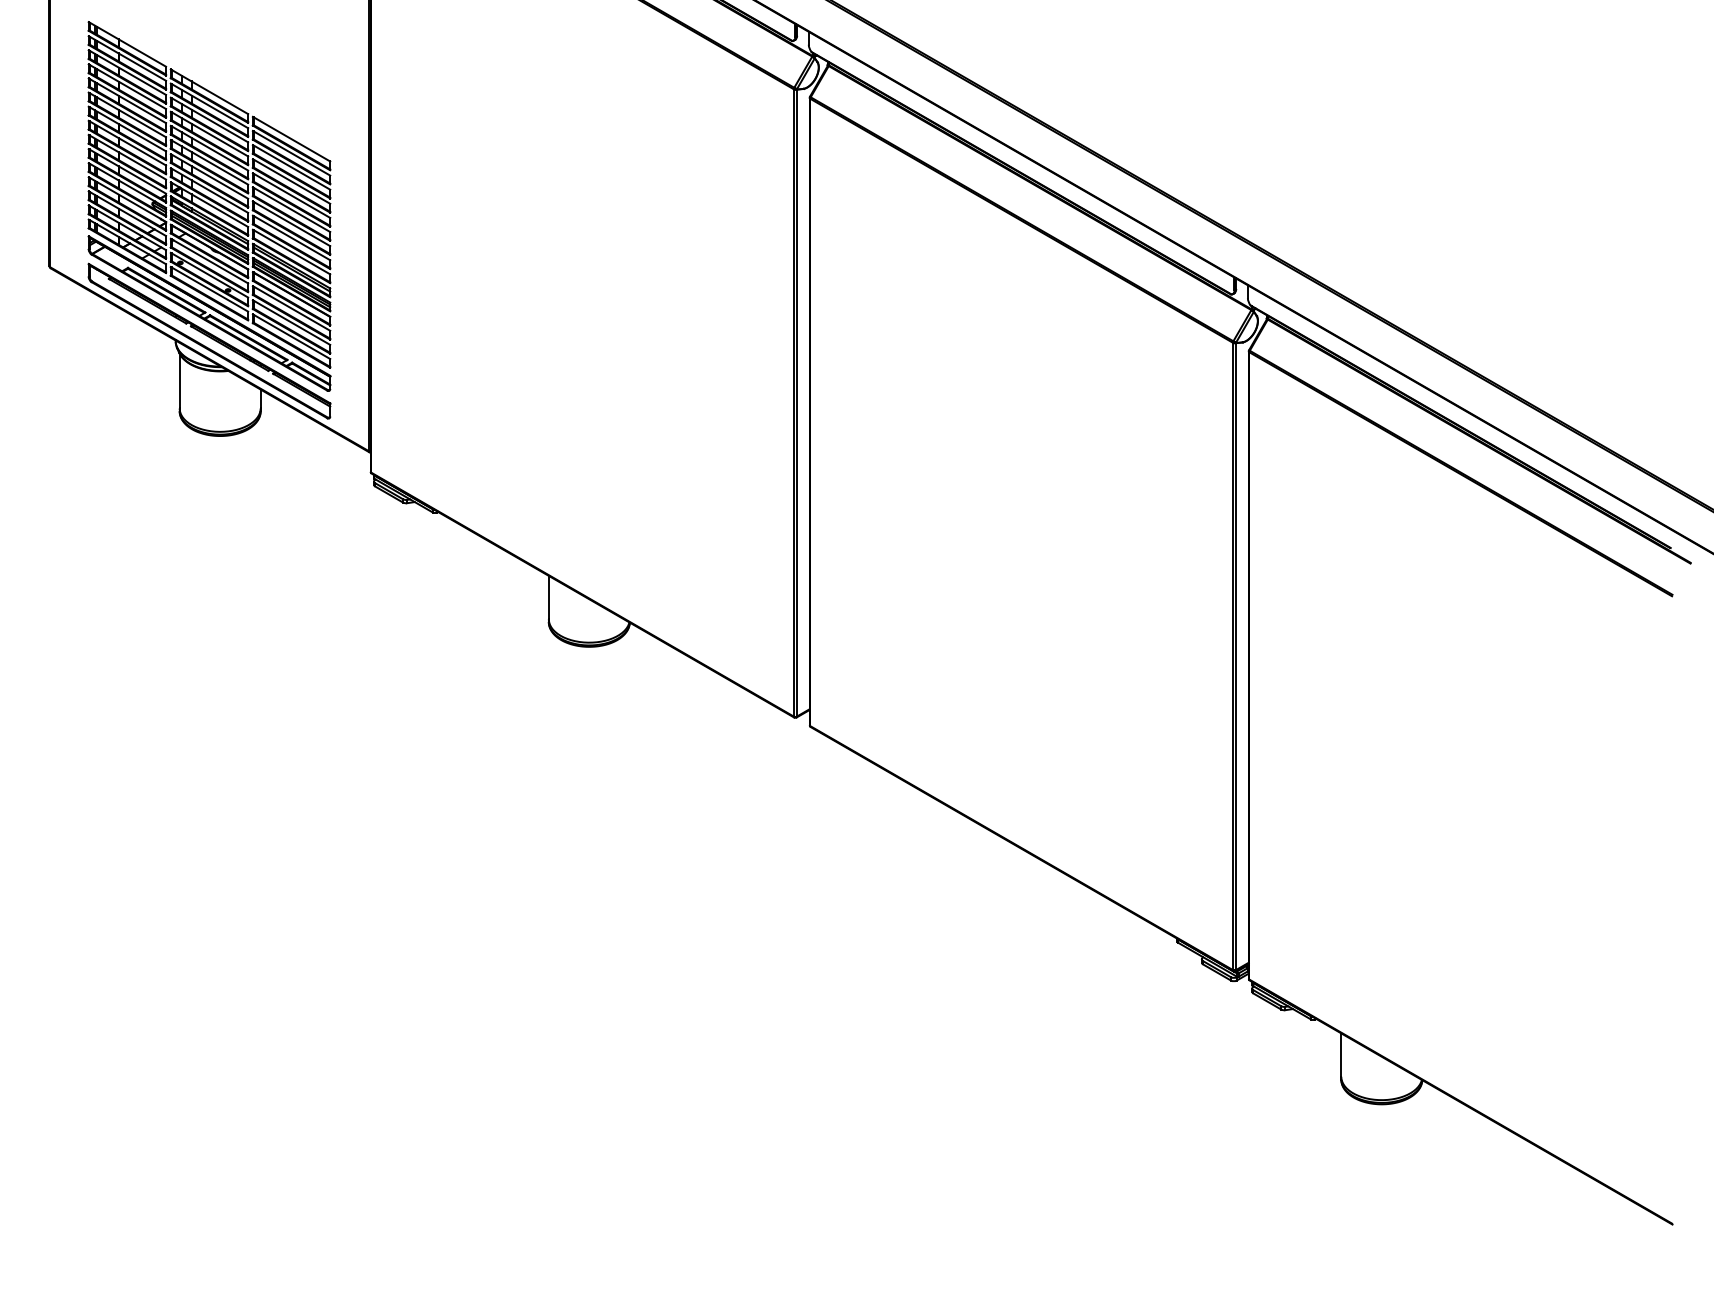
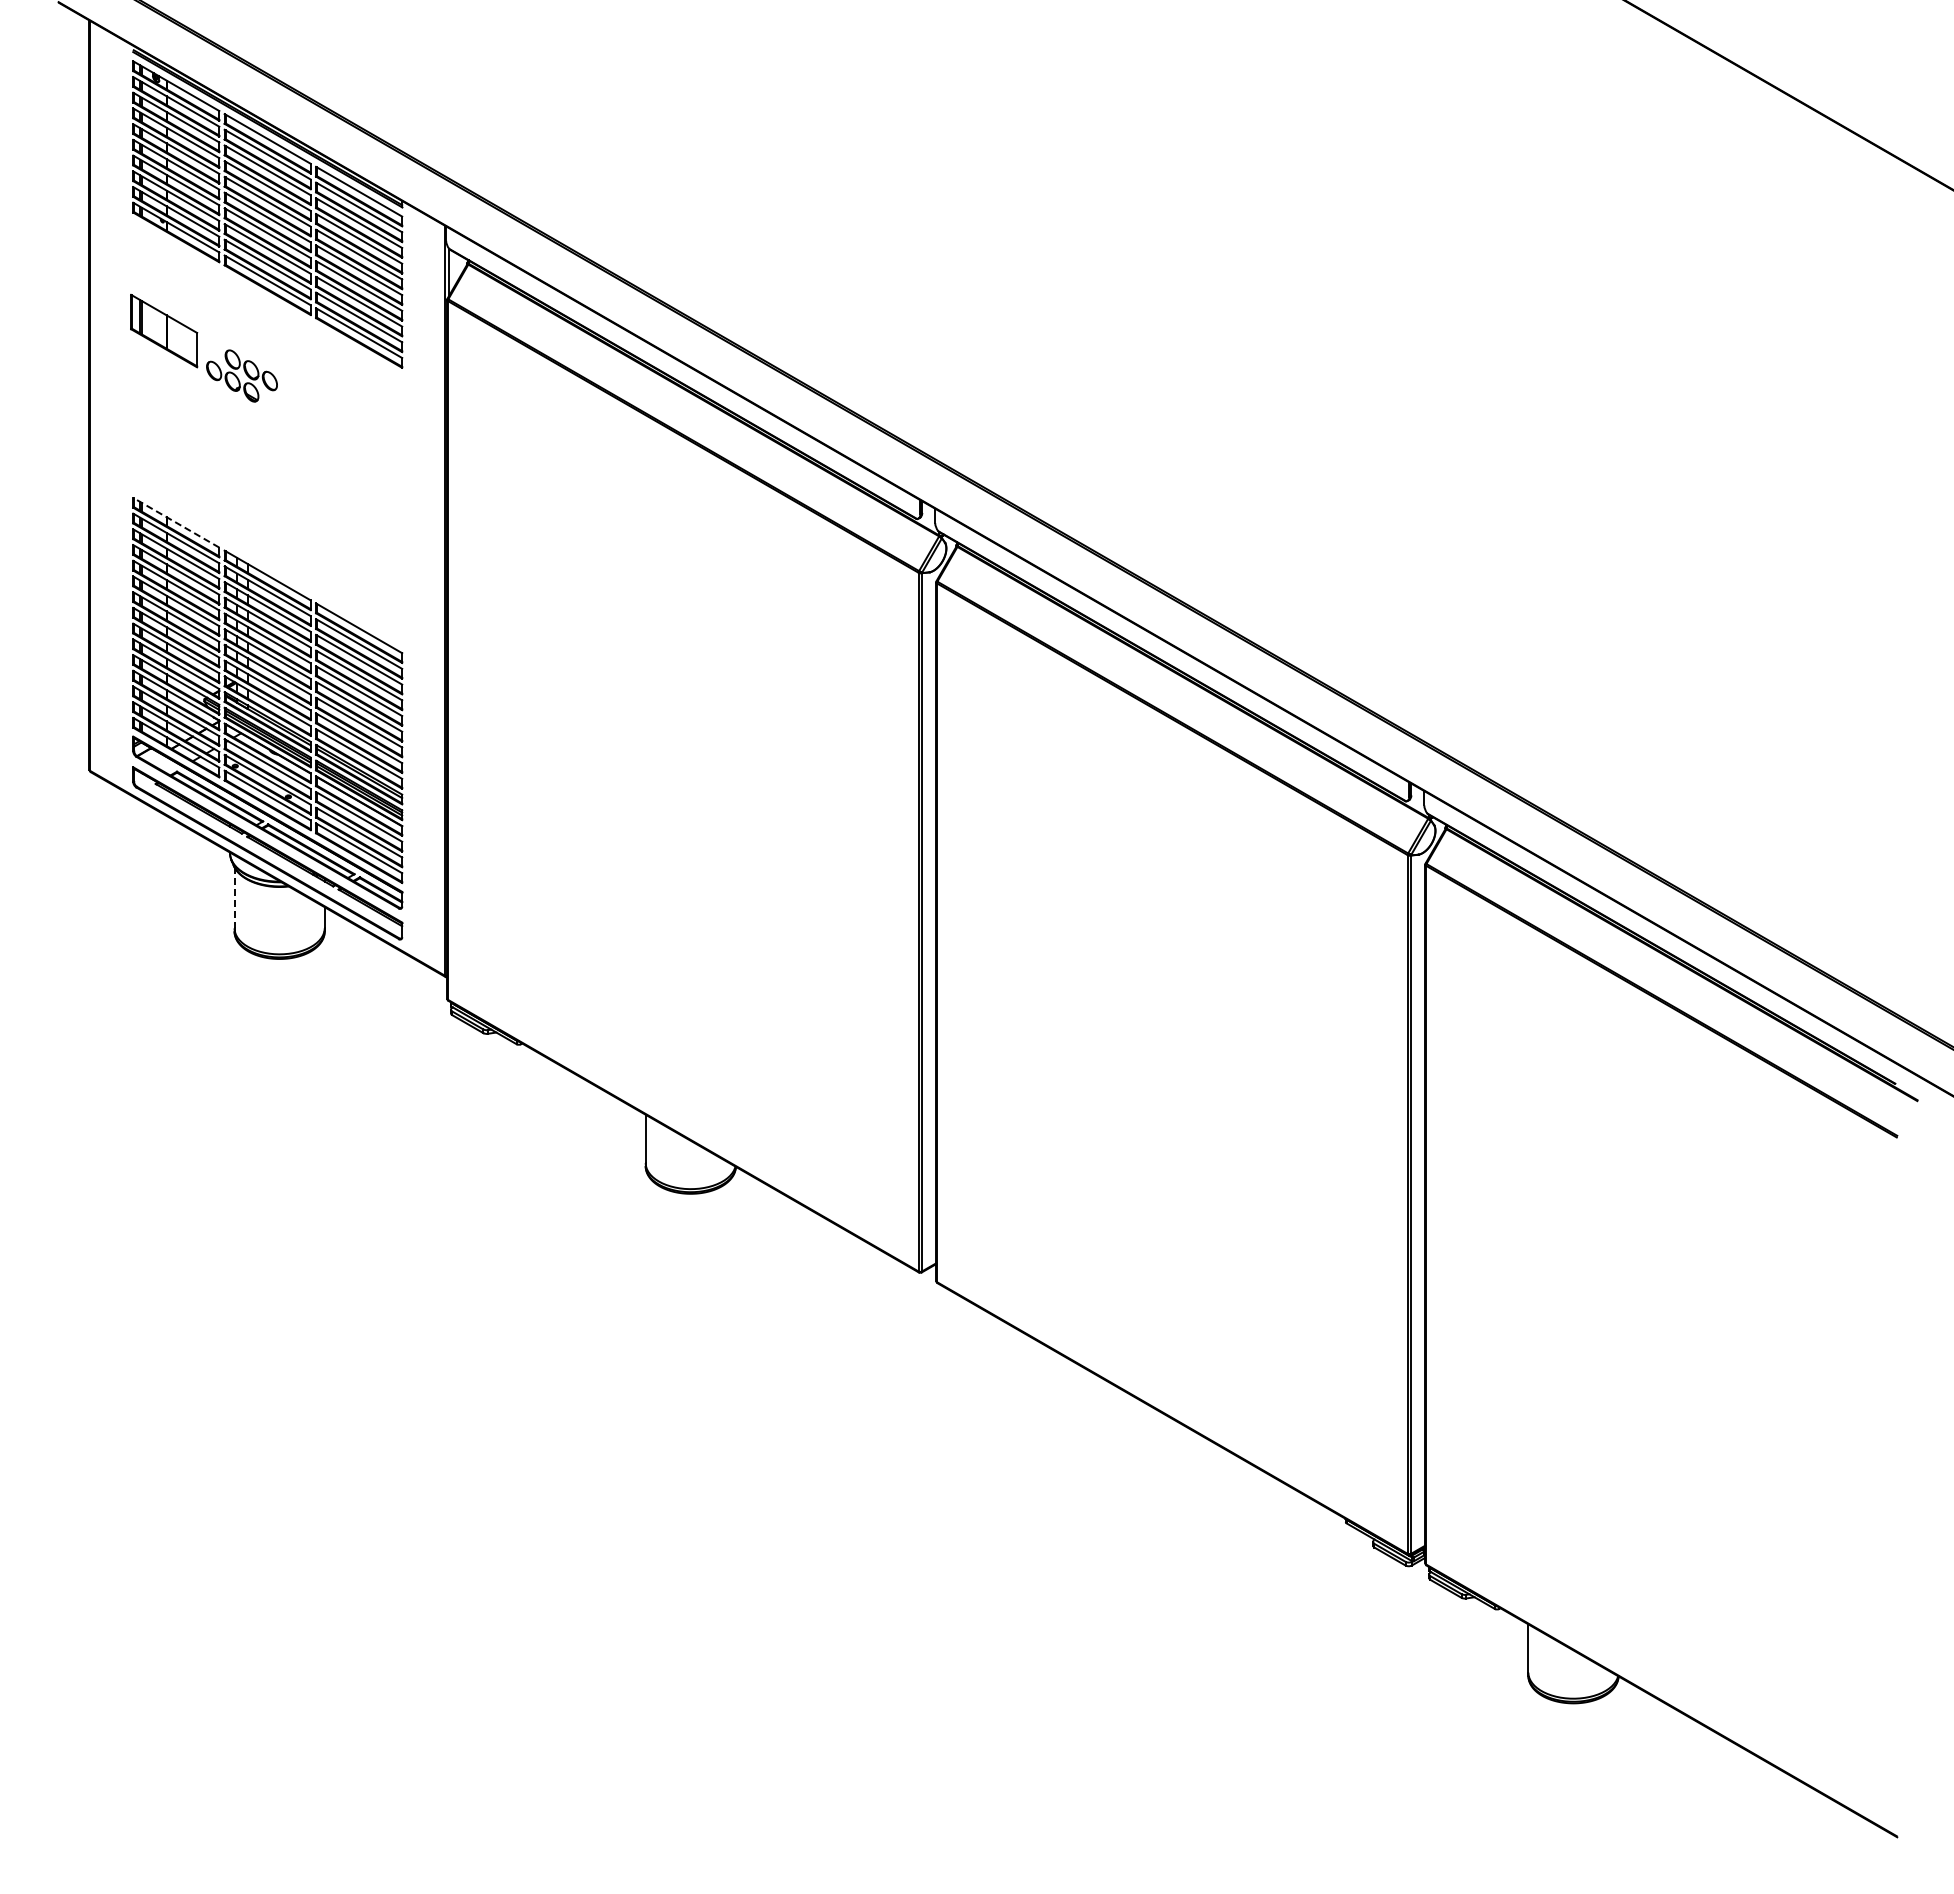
line: (127, 44) -> (176, 522), solid -> dashed
line: (179, 380) -> (234, 897), solid -> dashed

